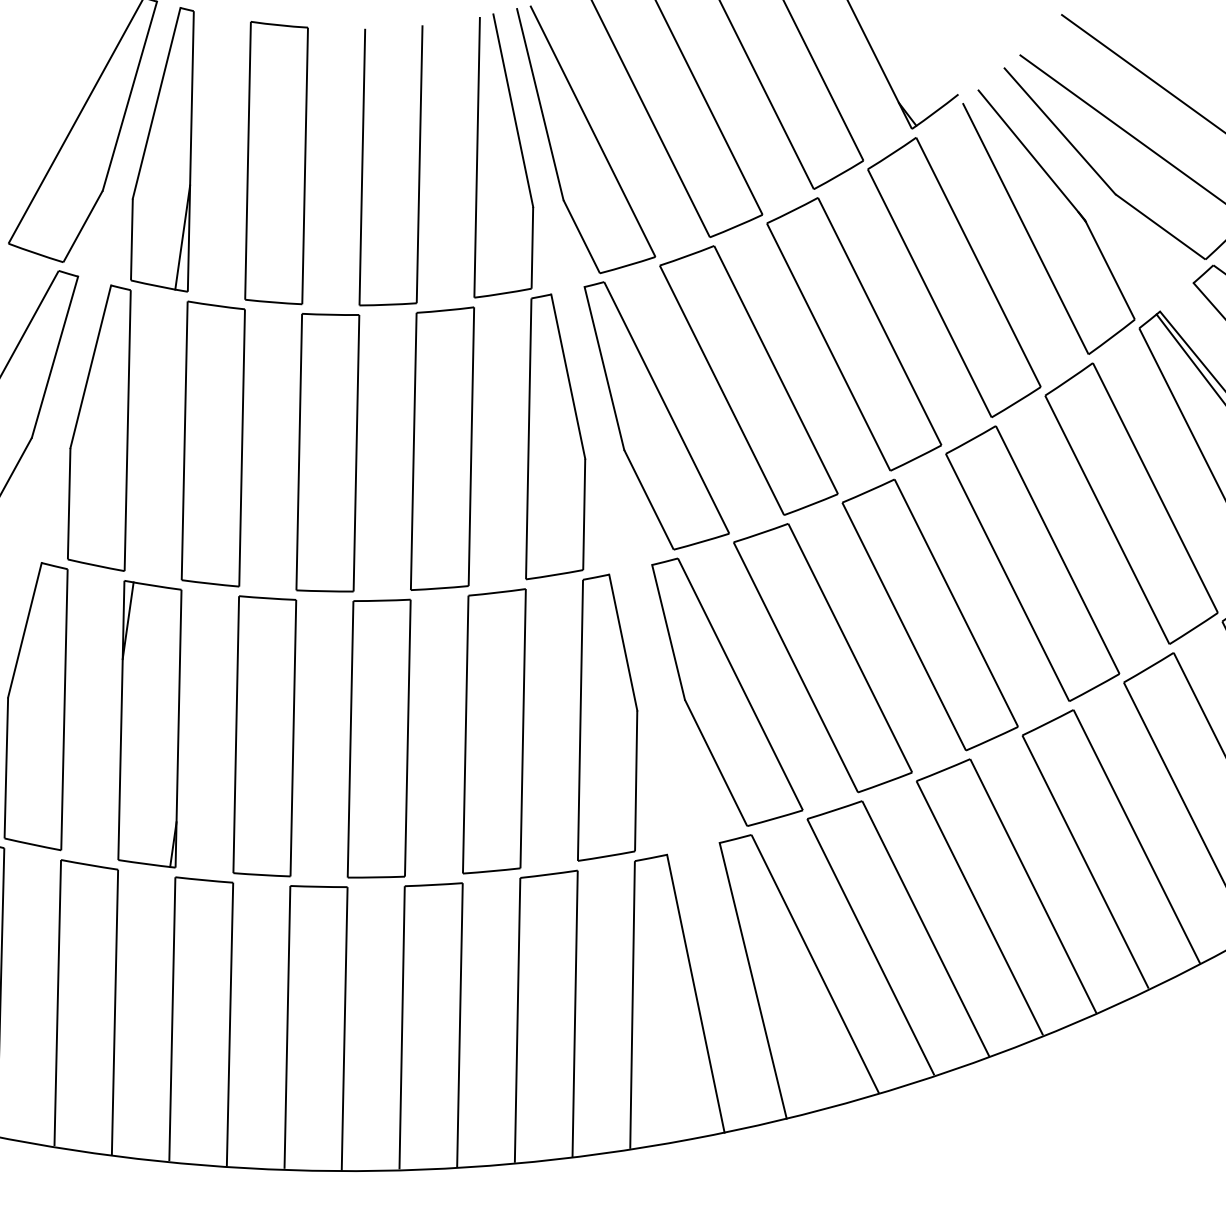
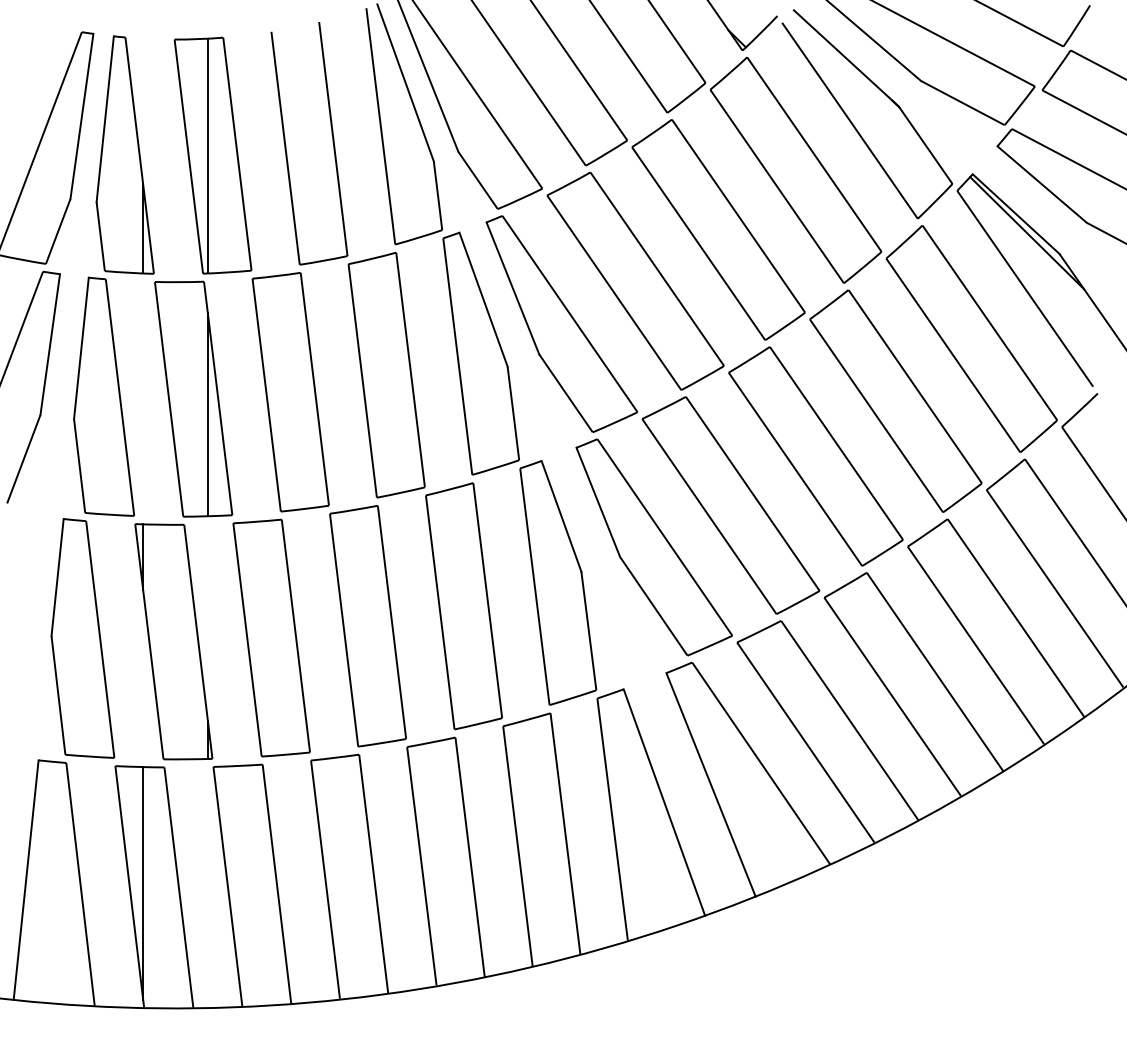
line: (270, 162) -> (207, 155), added
line: (226, 464) -> (207, 414), added
line: (74, 1001) -> (143, 883), added

